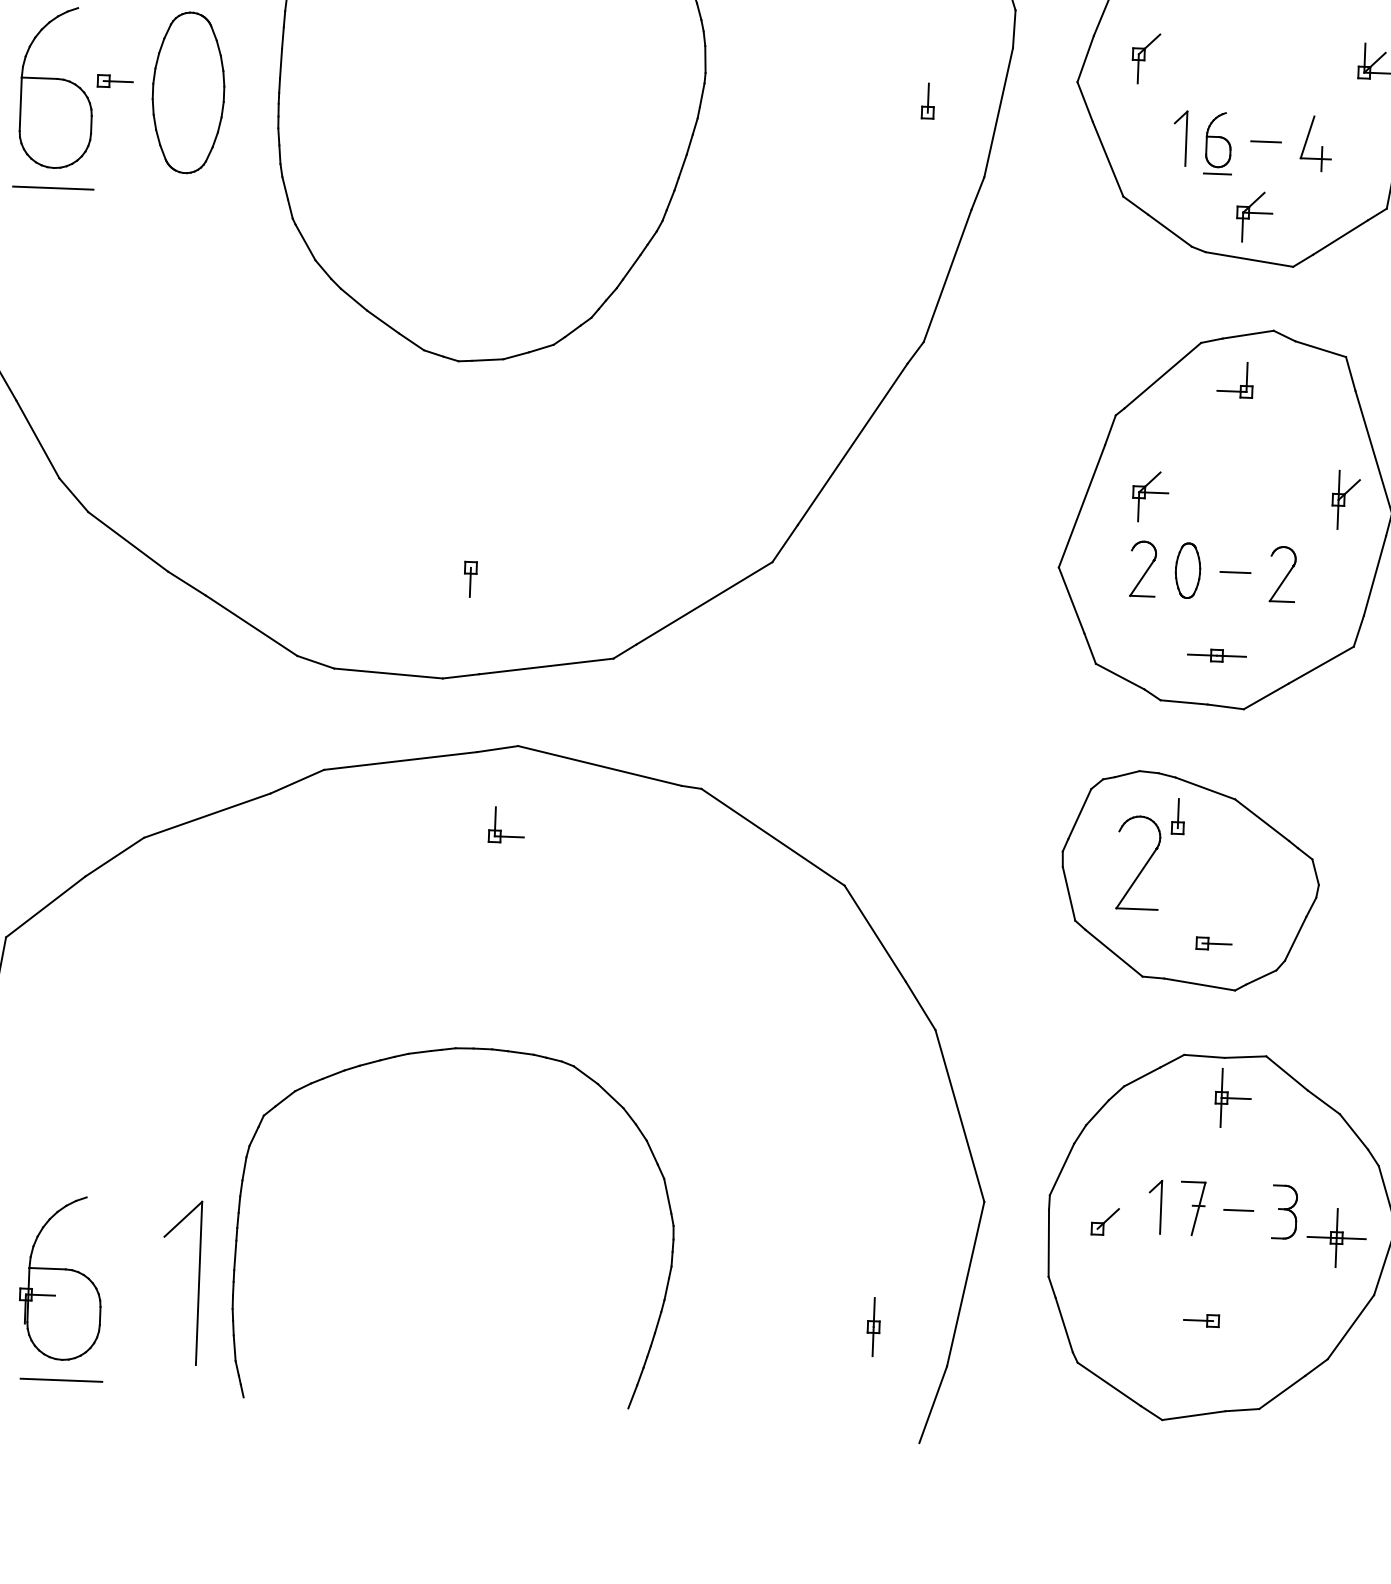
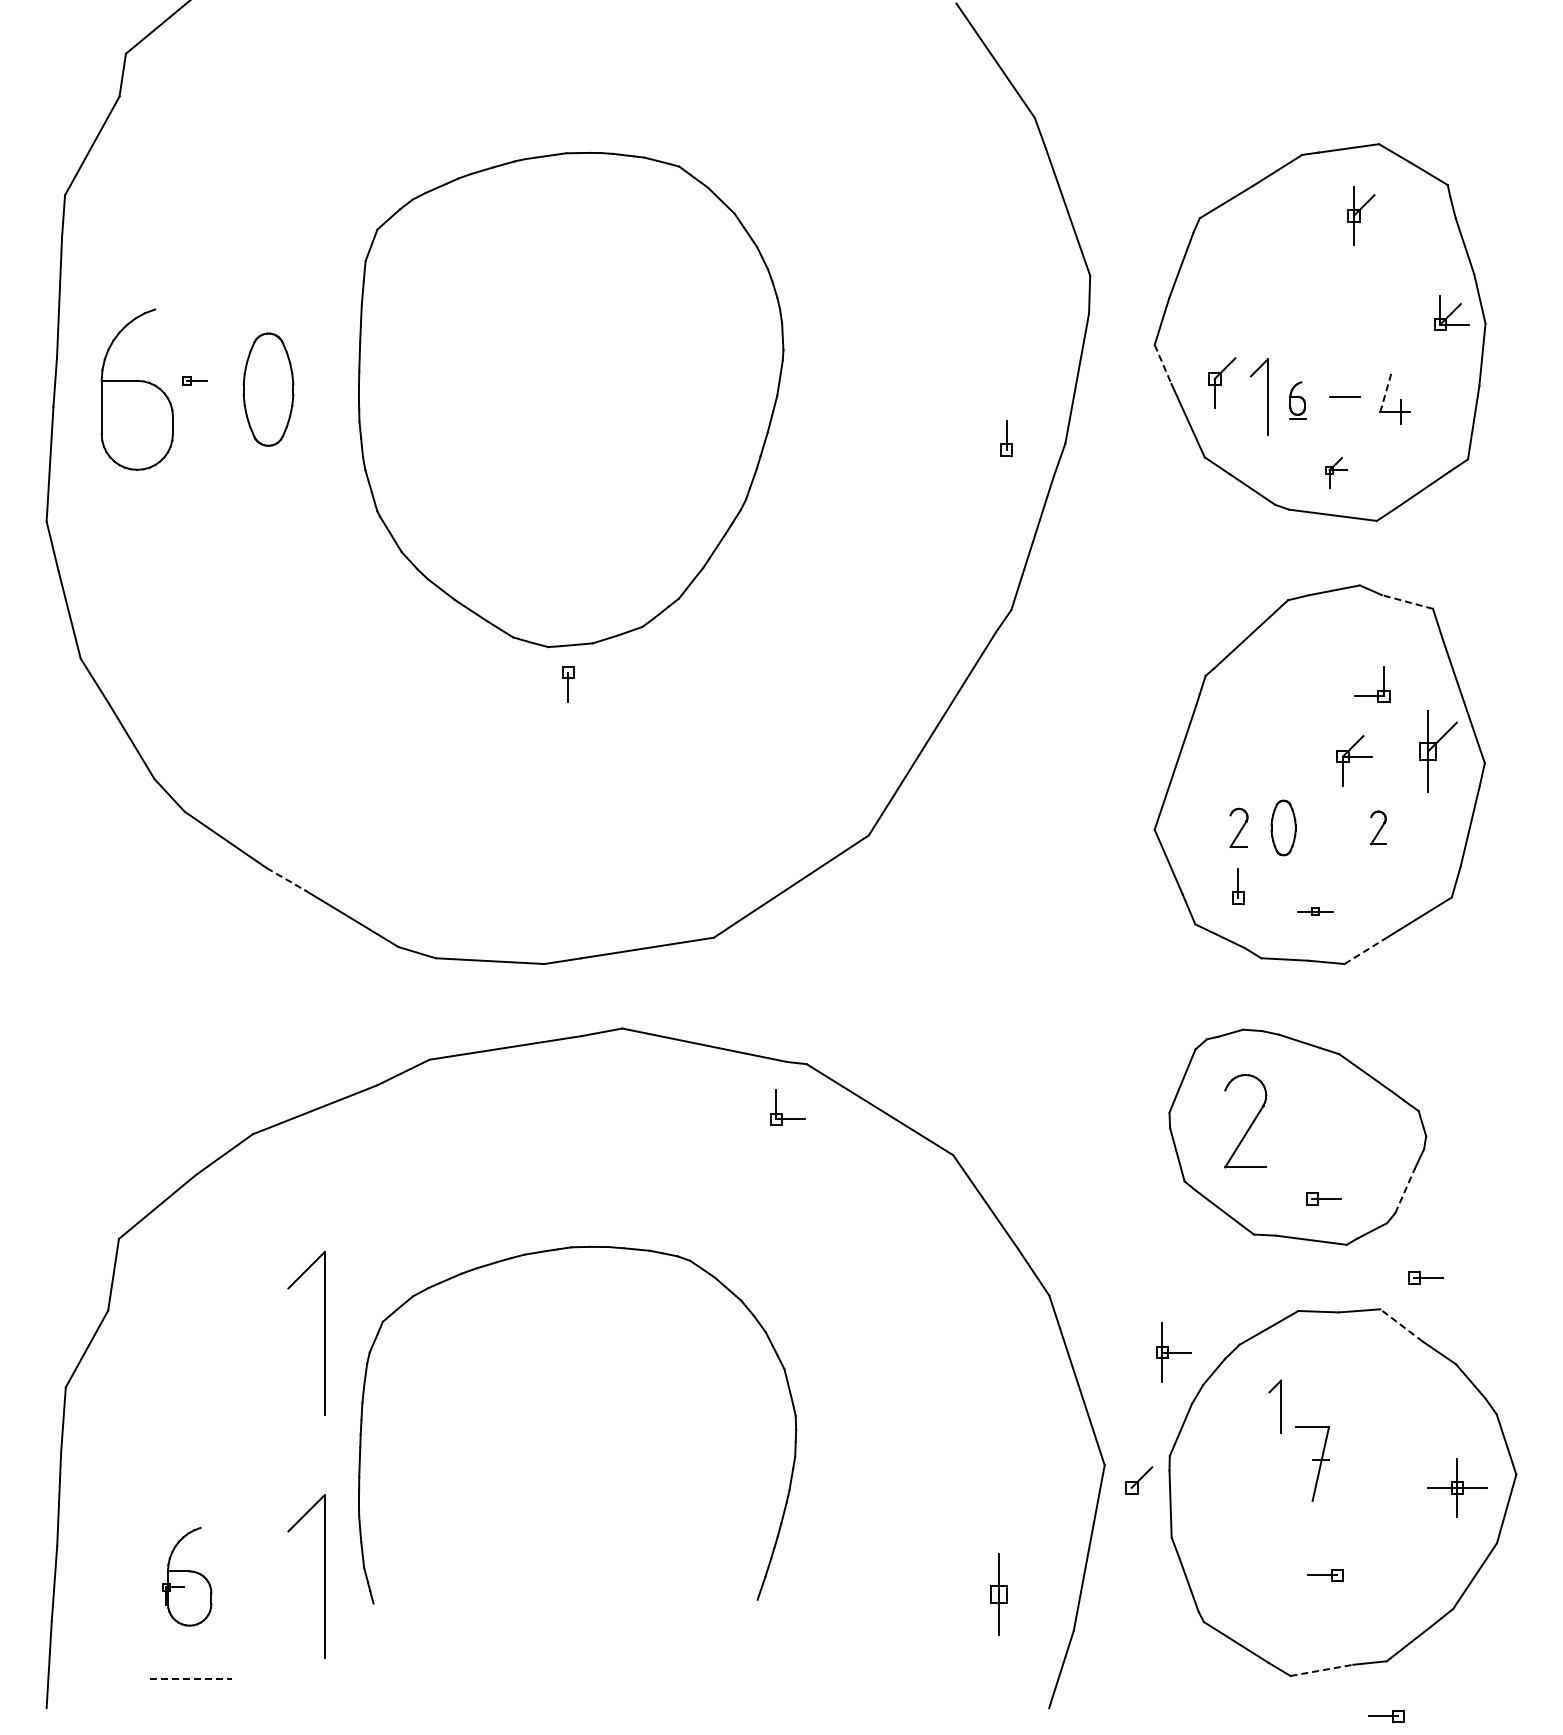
part: (1146, 58) -> (1222, 382), moved
part: (115, 80) -> (195, 380), size x0.7
part: (188, 92) -> (268, 389), size x0.7
part: (928, 100) -> (1006, 438), moved
line: (1085, 102) -> (1163, 364), solid -> dashed
part: (1180, 137) -> (1259, 396), size x1.4
line: (1307, 137) -> (1386, 391), solid -> dashed
part: (1218, 143) -> (1297, 400), size x0.6
line: (53, 187) -> (137, 489), removed
part: (1254, 216) -> (1336, 472), size x0.6
line: (1319, 348) -> (1406, 601), solid -> dashed
part: (1240, 385) -> (1377, 690), moved
part: (1150, 496) -> (1354, 760), moved
part: (1346, 500) -> (1438, 751), size x1.4
part: (1142, 568) -> (1238, 827), size x0.7
line: (1234, 572) -> (1330, 827), removed
part: (1283, 573) -> (1378, 827), size x0.6
part: (470, 579) -> (568, 684), moved
line: (187, 583) -> (286, 879), solid -> dashed
part: (1216, 655) -> (1315, 911), size x0.6
line: (1266, 696) -> (1366, 950), solid -> dashed
part: (1178, 816) -> (1238, 886), moved
part: (501, 830) -> (782, 1113), moved
line: (1296, 938) -> (1405, 1190), solid -> dashed
part: (1312, 1026) -> (1425, 1277), added
part: (208, 1039) -> (324, 1333), added
part: (436, 1051) -> (552, 1251), moved
line: (1286, 1073) -> (1401, 1325), solid -> dashed
part: (1232, 1098) -> (1173, 1352), moved
part: (1155, 1206) -> (1275, 1406), moved
part: (1192, 1208) -> (1312, 1463), size x1.4
line: (1238, 1210) -> (1358, 1464), removed
part: (1284, 1211) -> (1404, 1463), removed
part: (1105, 1221) -> (1139, 1480), moved
part: (61, 1278) -> (187, 1576), size x0.6
part: (873, 1326) -> (998, 1593), size x1.4
line: (61, 1380) -> (191, 1678), solid -> dashed
line: (1193, 1415) -> (1321, 1670), solid -> dashed
part: (1256, 1464) -> (1386, 1716), added

